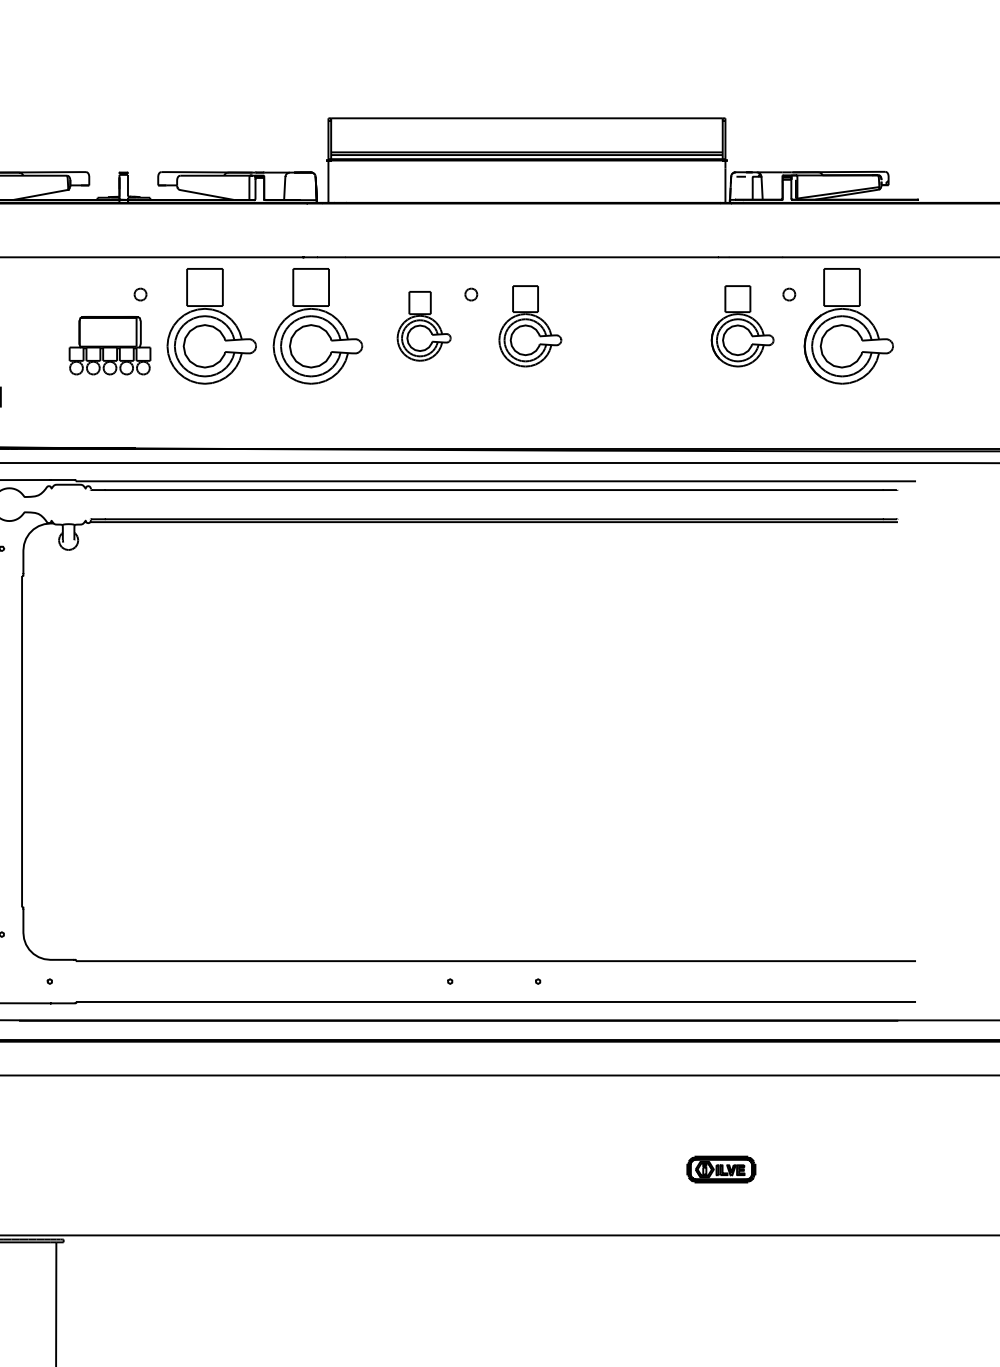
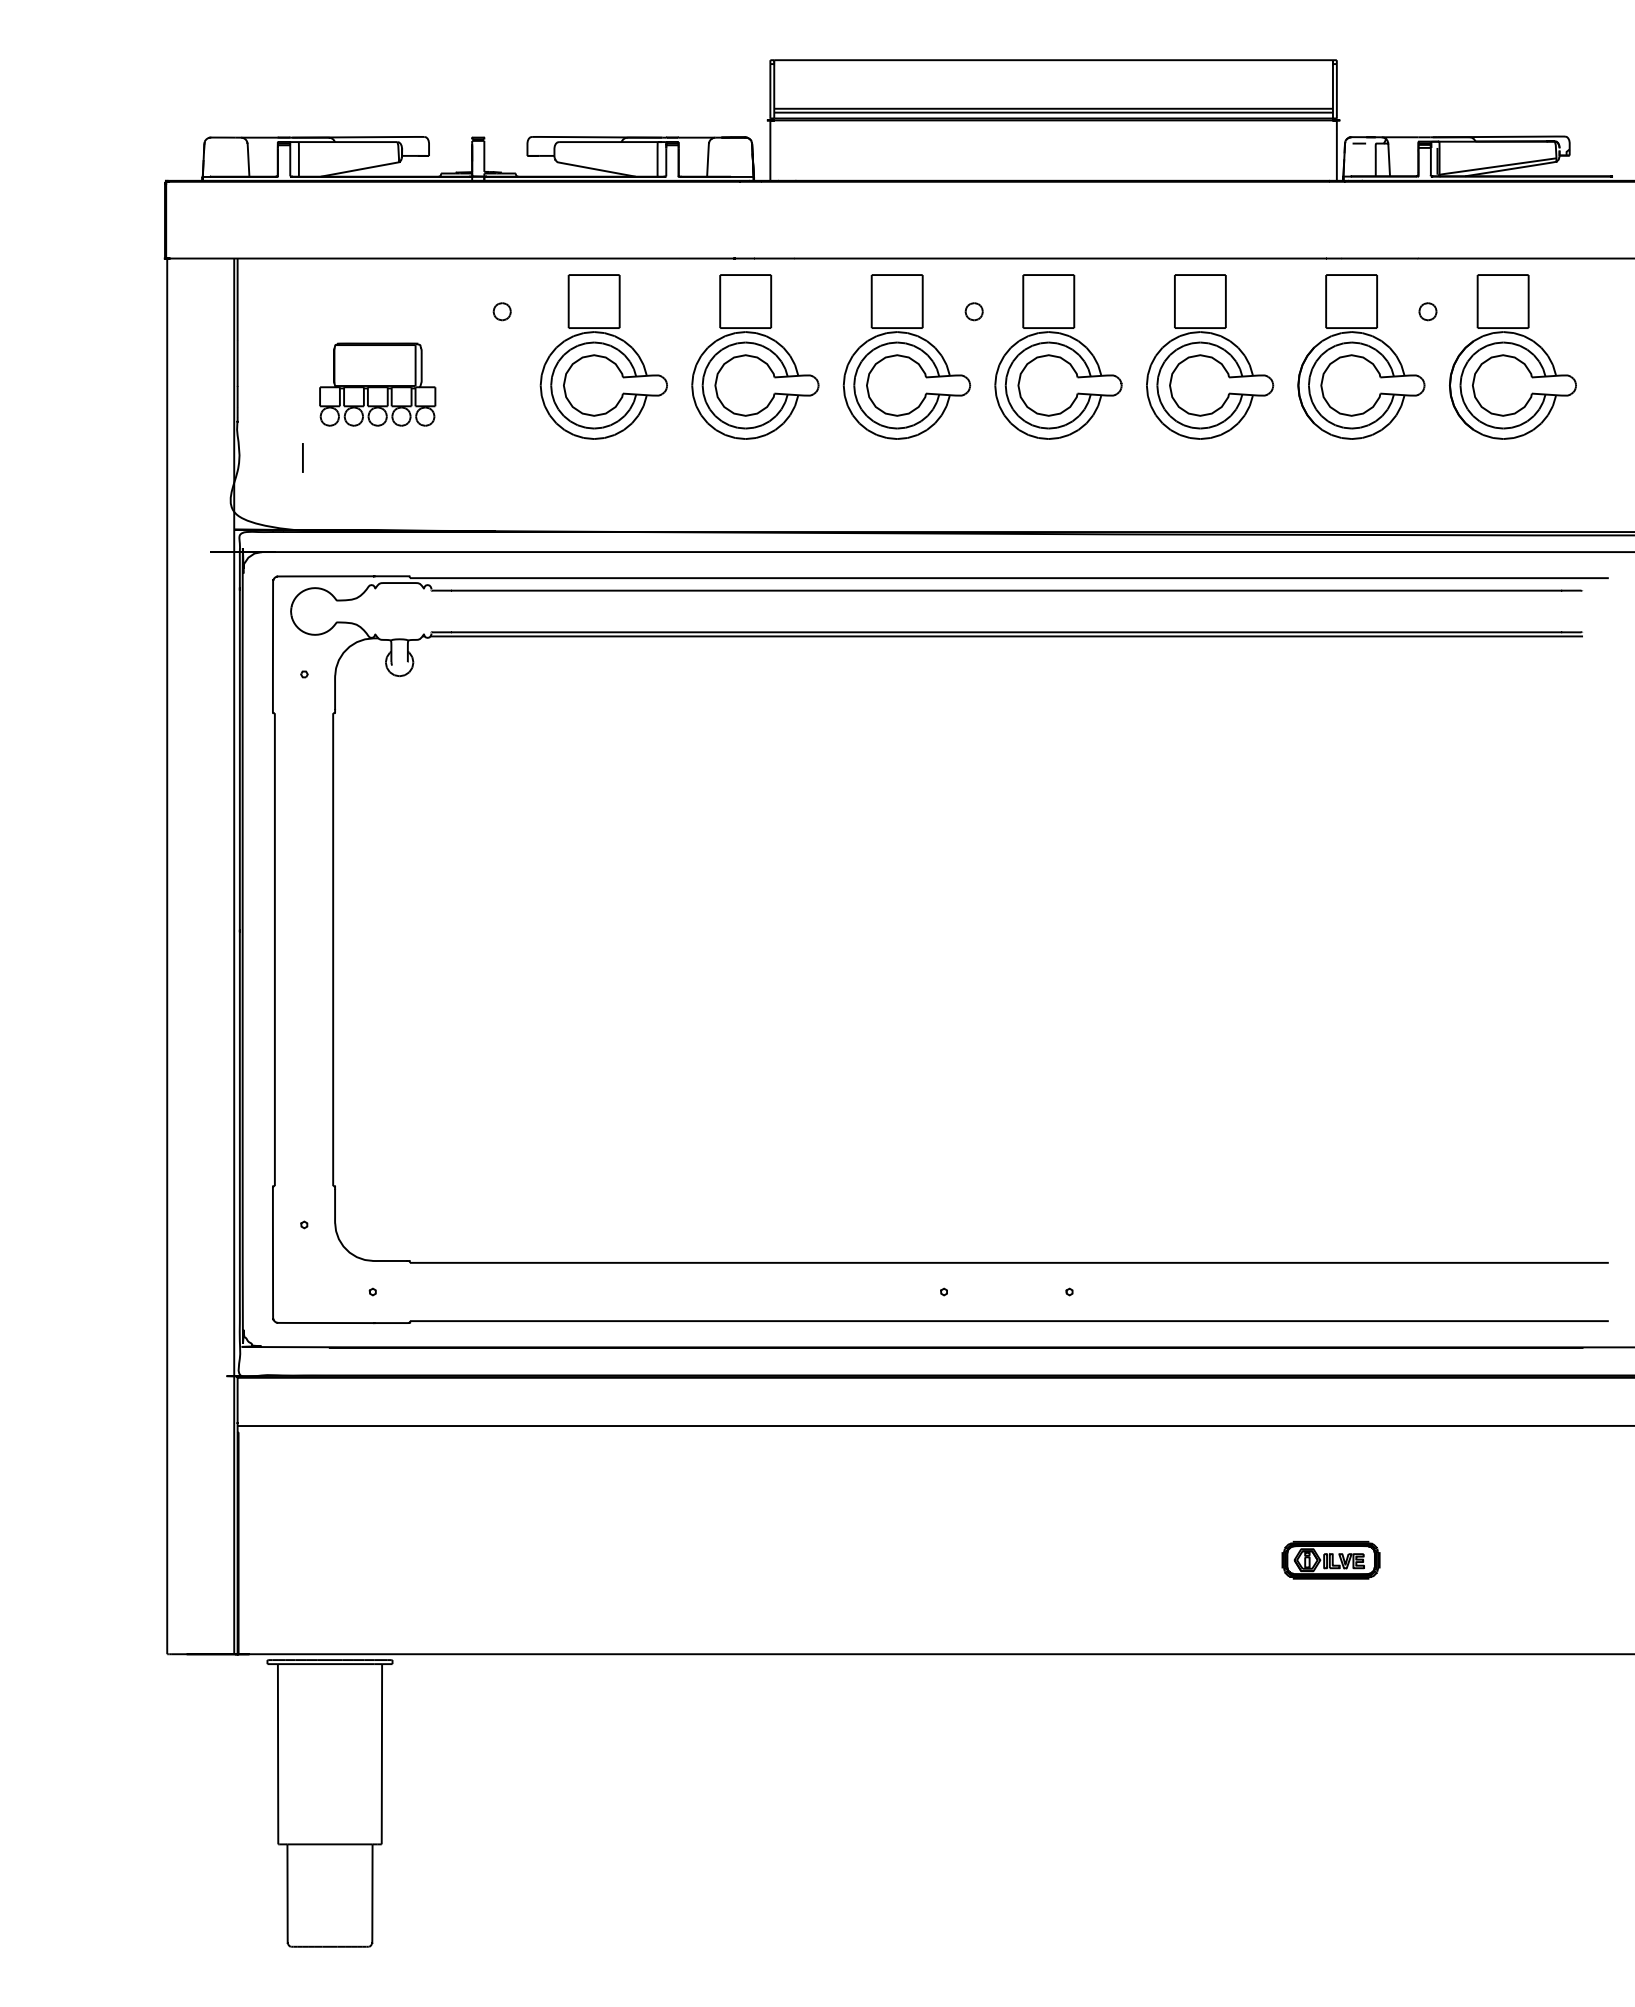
part: (423, 325) -> (906, 356), size x1.67
part: (530, 325) -> (1058, 356), size x1.43
part: (636, 325) -> (1210, 356), added
part: (742, 325) -> (1361, 356), size x1.43
part: (109, 345) -> (377, 384), moved

